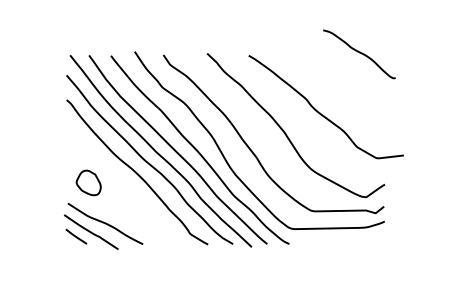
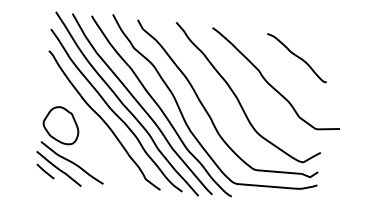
curve: (359, 53) -> (297, 57), moved
part: (88, 182) -> (60, 125), size x1.67

